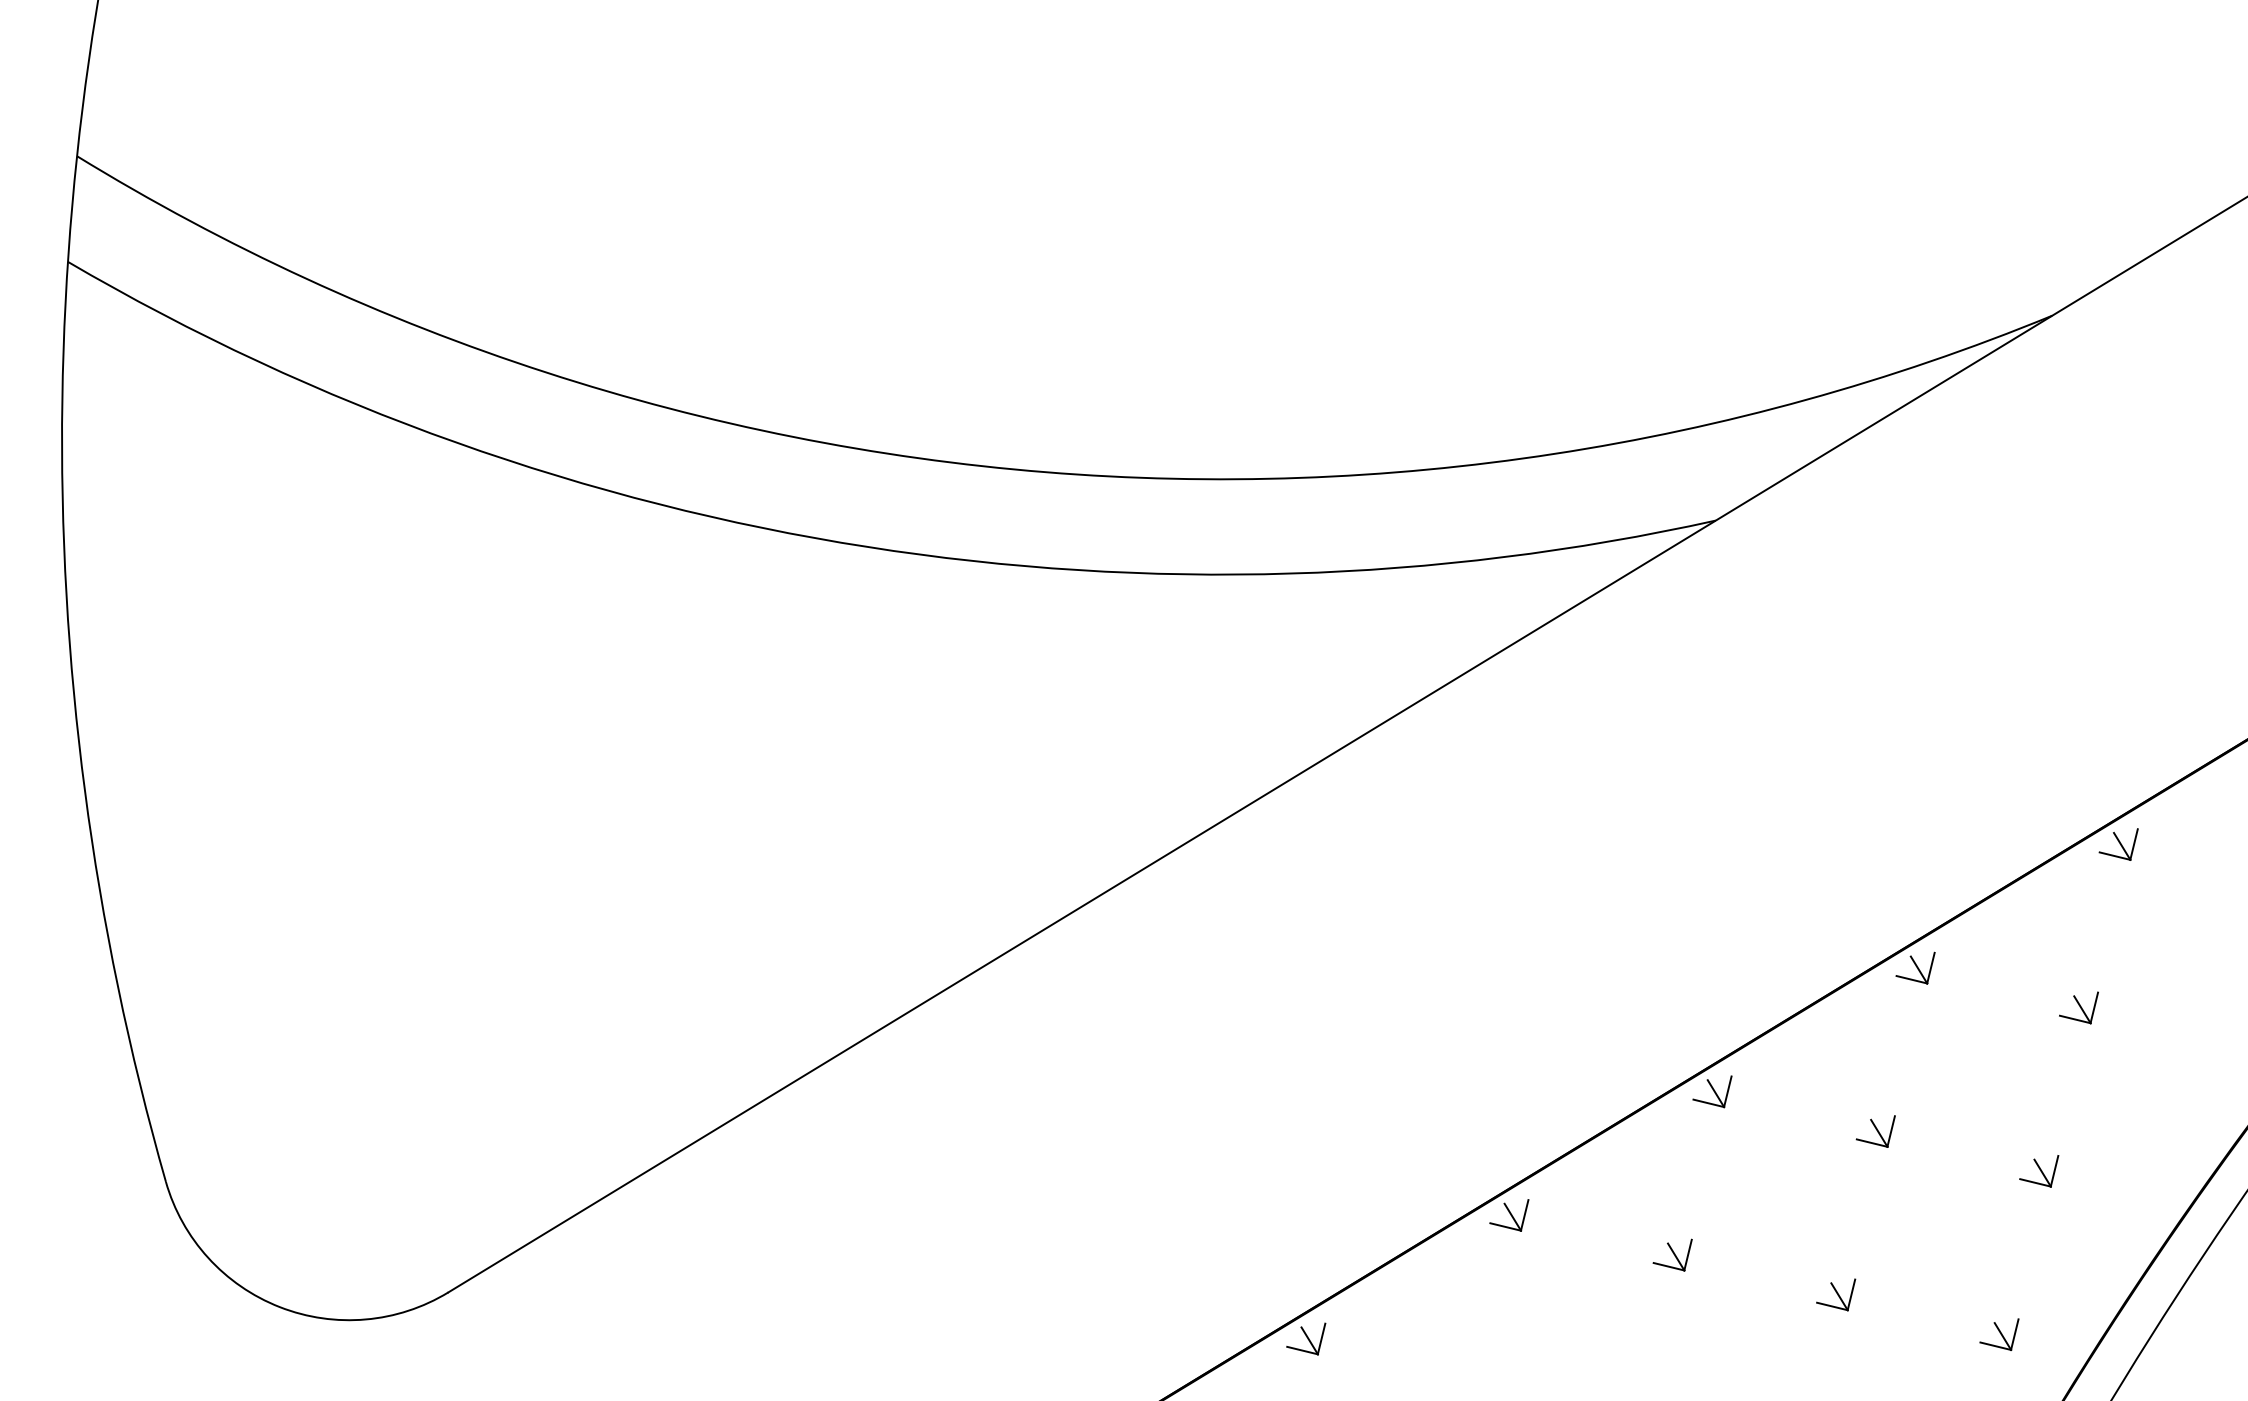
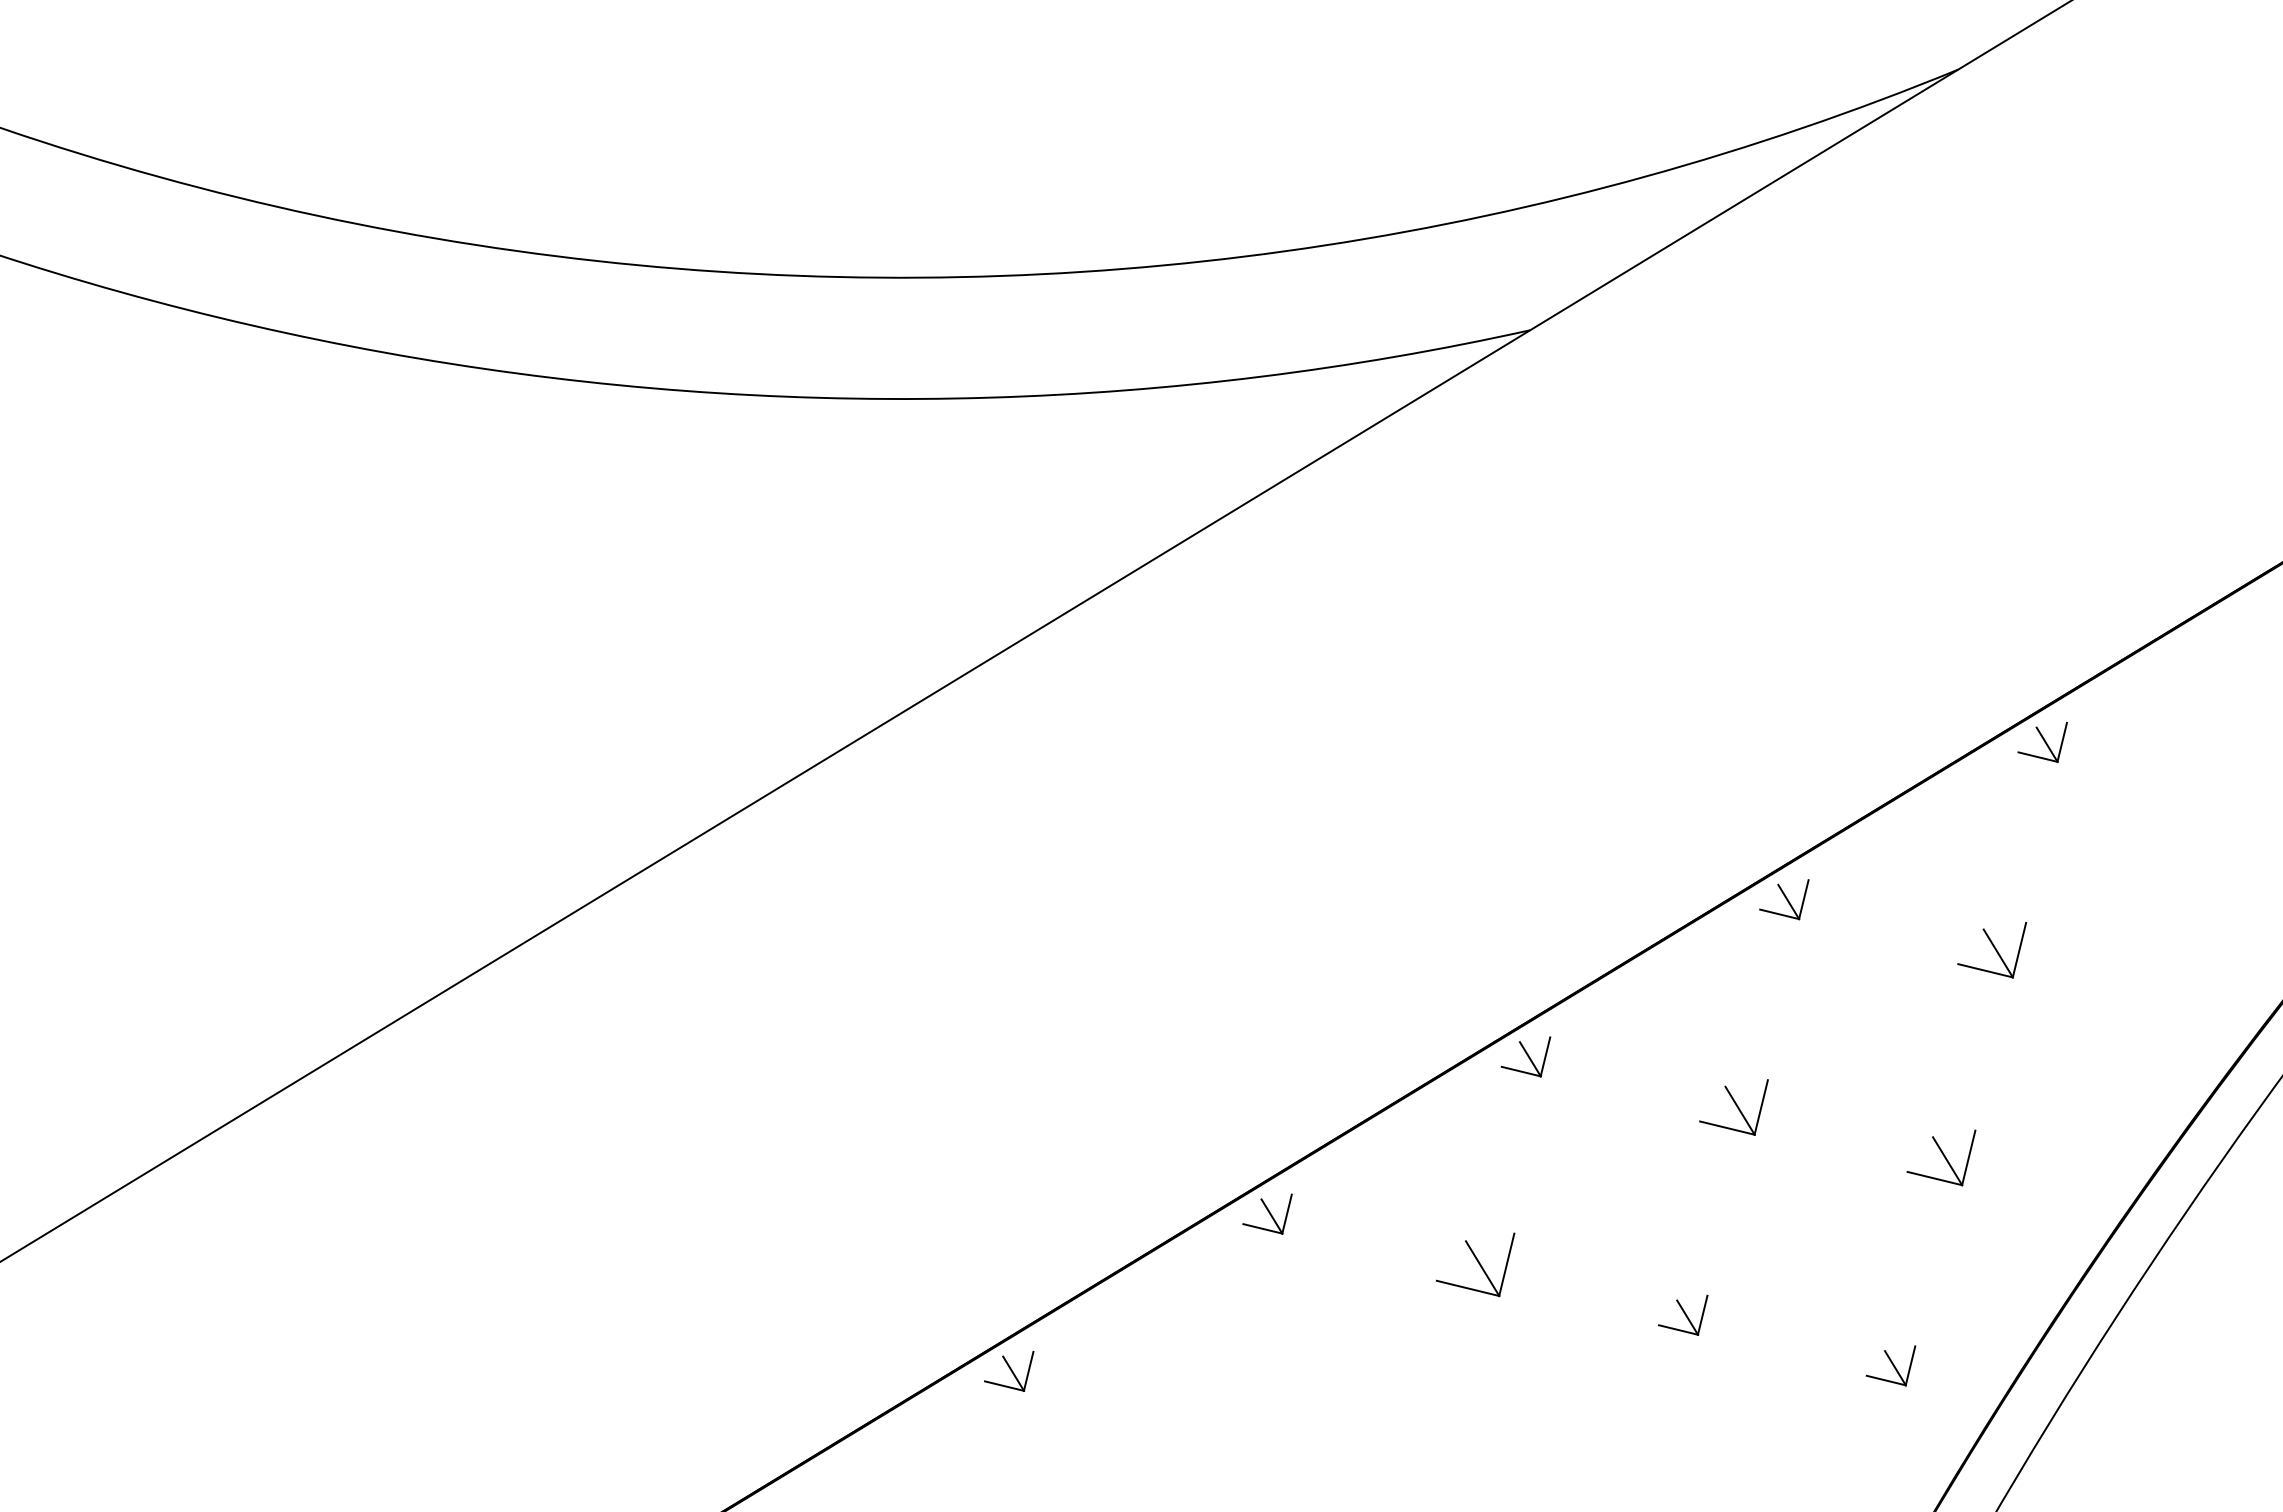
part: (2078, 1007) -> (1991, 949), size x1.4
part: (1875, 1131) -> (1733, 1107), size x1.4
part: (2039, 1171) -> (1941, 1158), size x1.4
part: (1672, 1254) -> (1475, 1263), size x1.6

